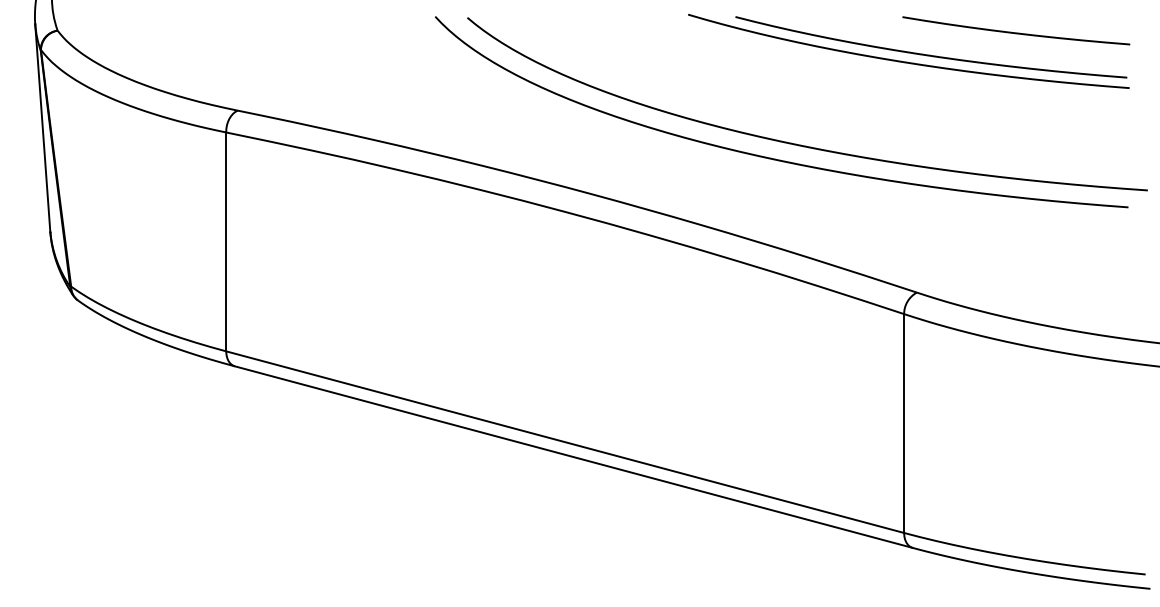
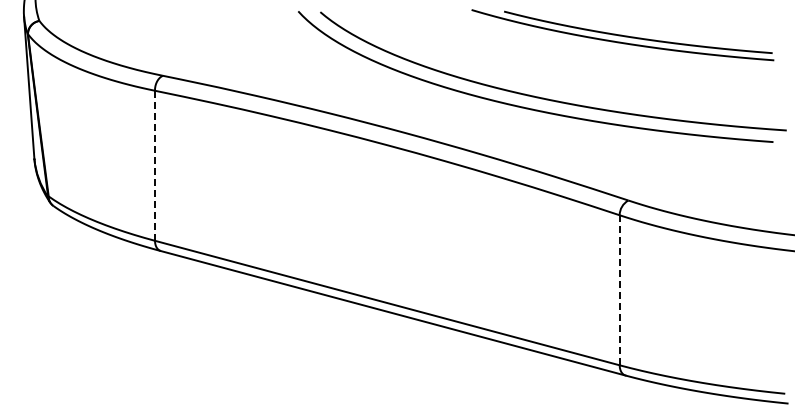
curve: (1016, 31) -> (696, 21), removed
line: (226, 242) -> (155, 166), solid -> dashed
line: (903, 423) -> (619, 290), solid -> dashed

